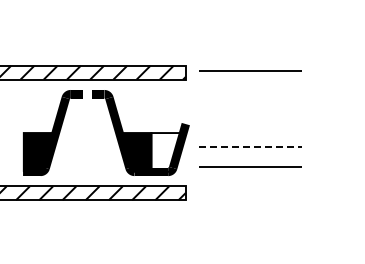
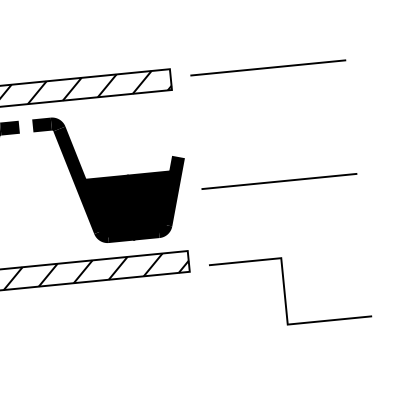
line: (250, 146) -> (279, 181), dashed -> solid
fill: (167, 152) -> (155, 202), added
line: (250, 166) -> (282, 211), removed
line: (247, 218) -> (285, 290), added

